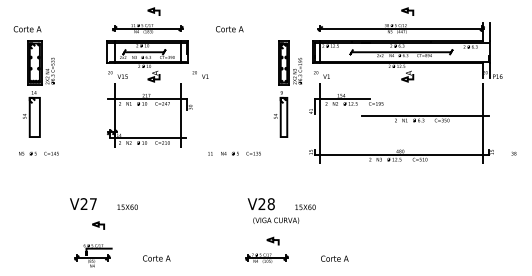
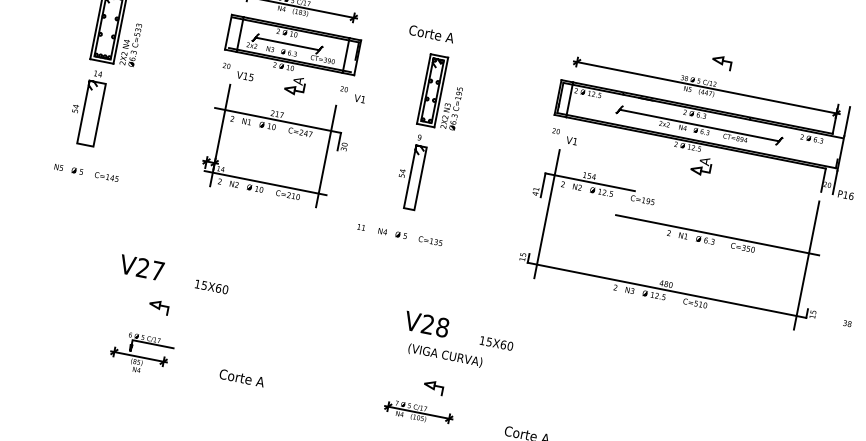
text: (200, 74) -> (352, 93), moved
part: (287, 88) -> (430, 132), moved

